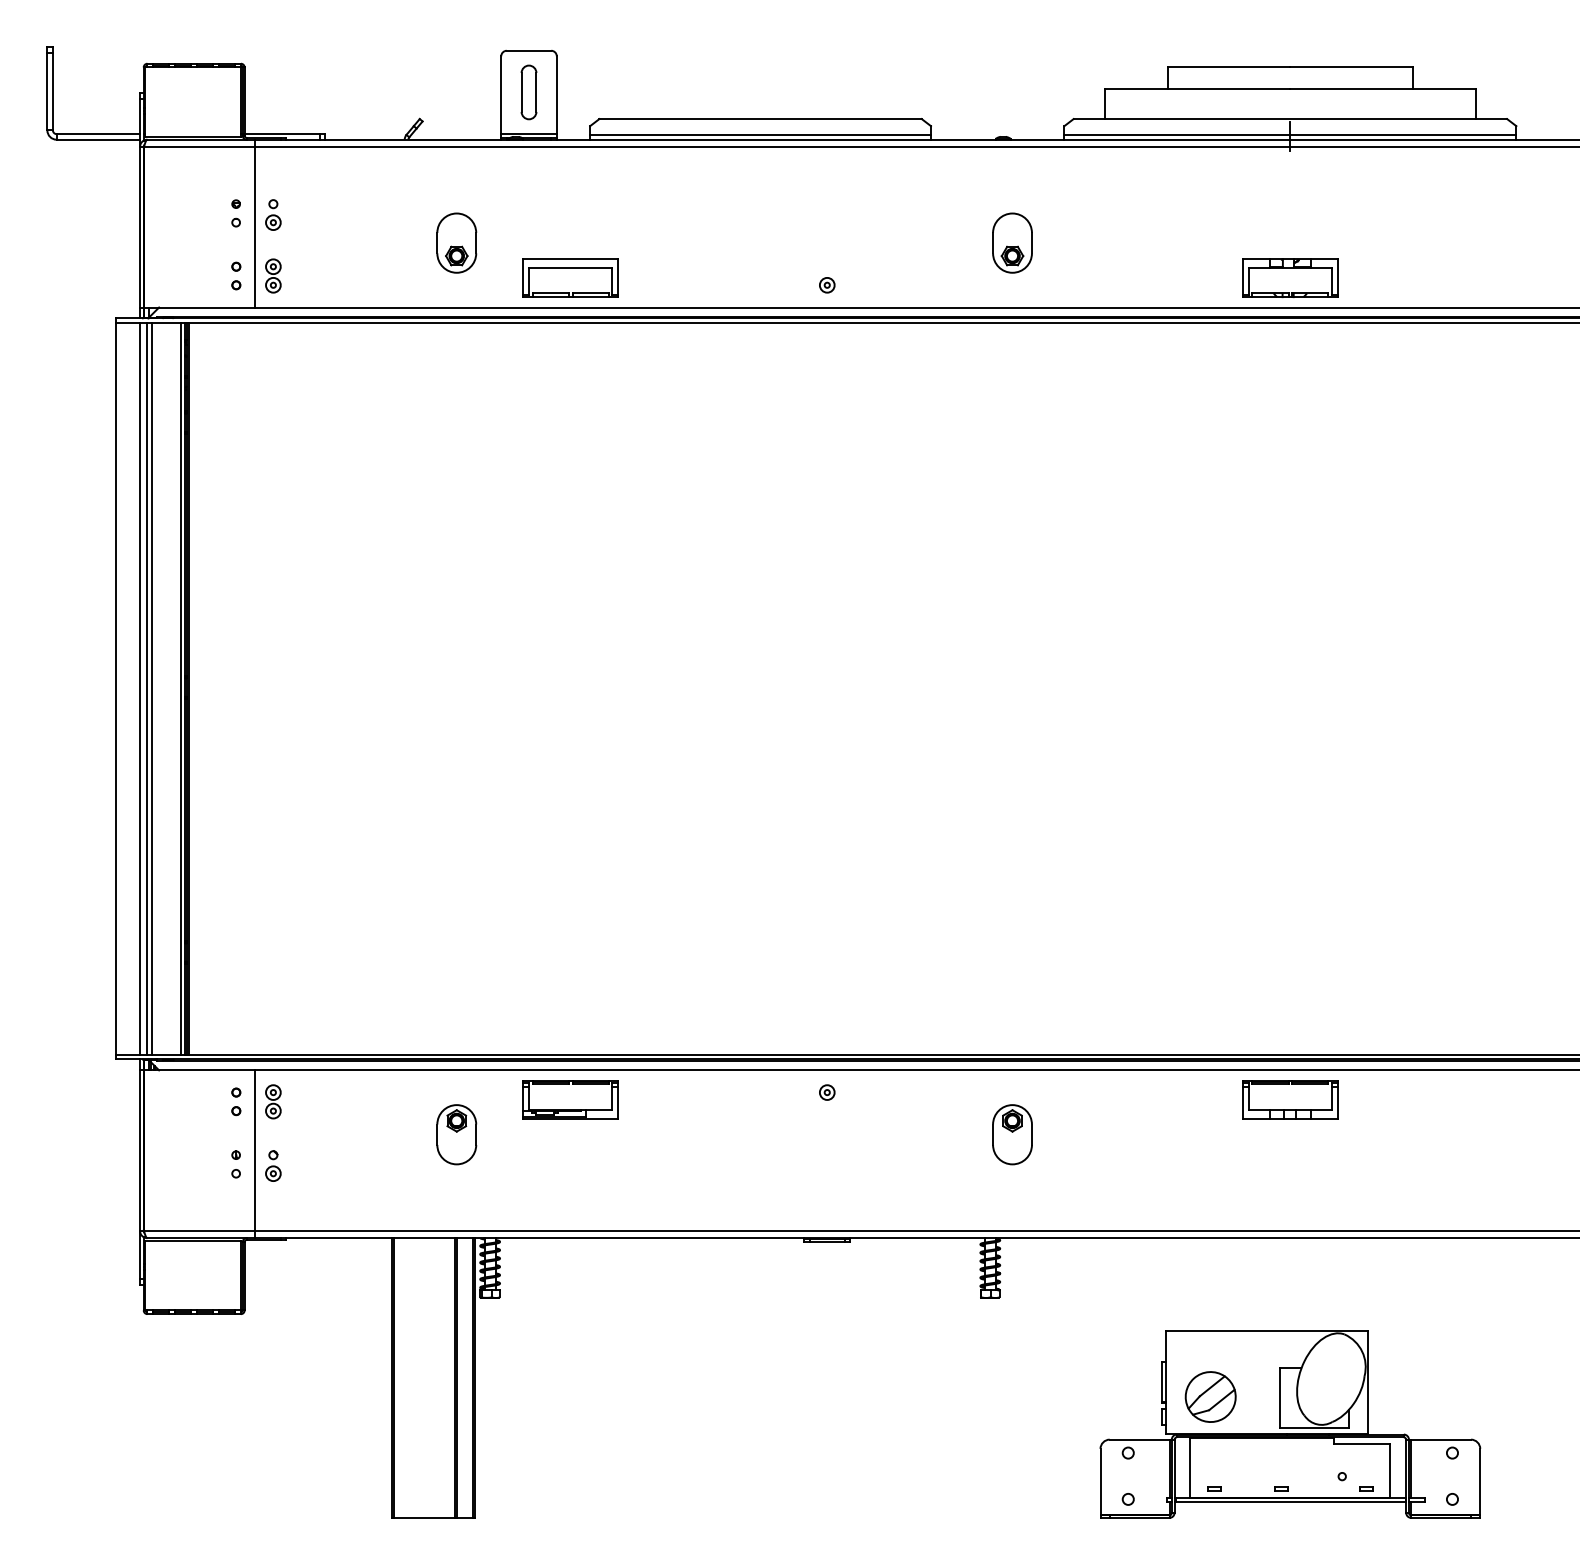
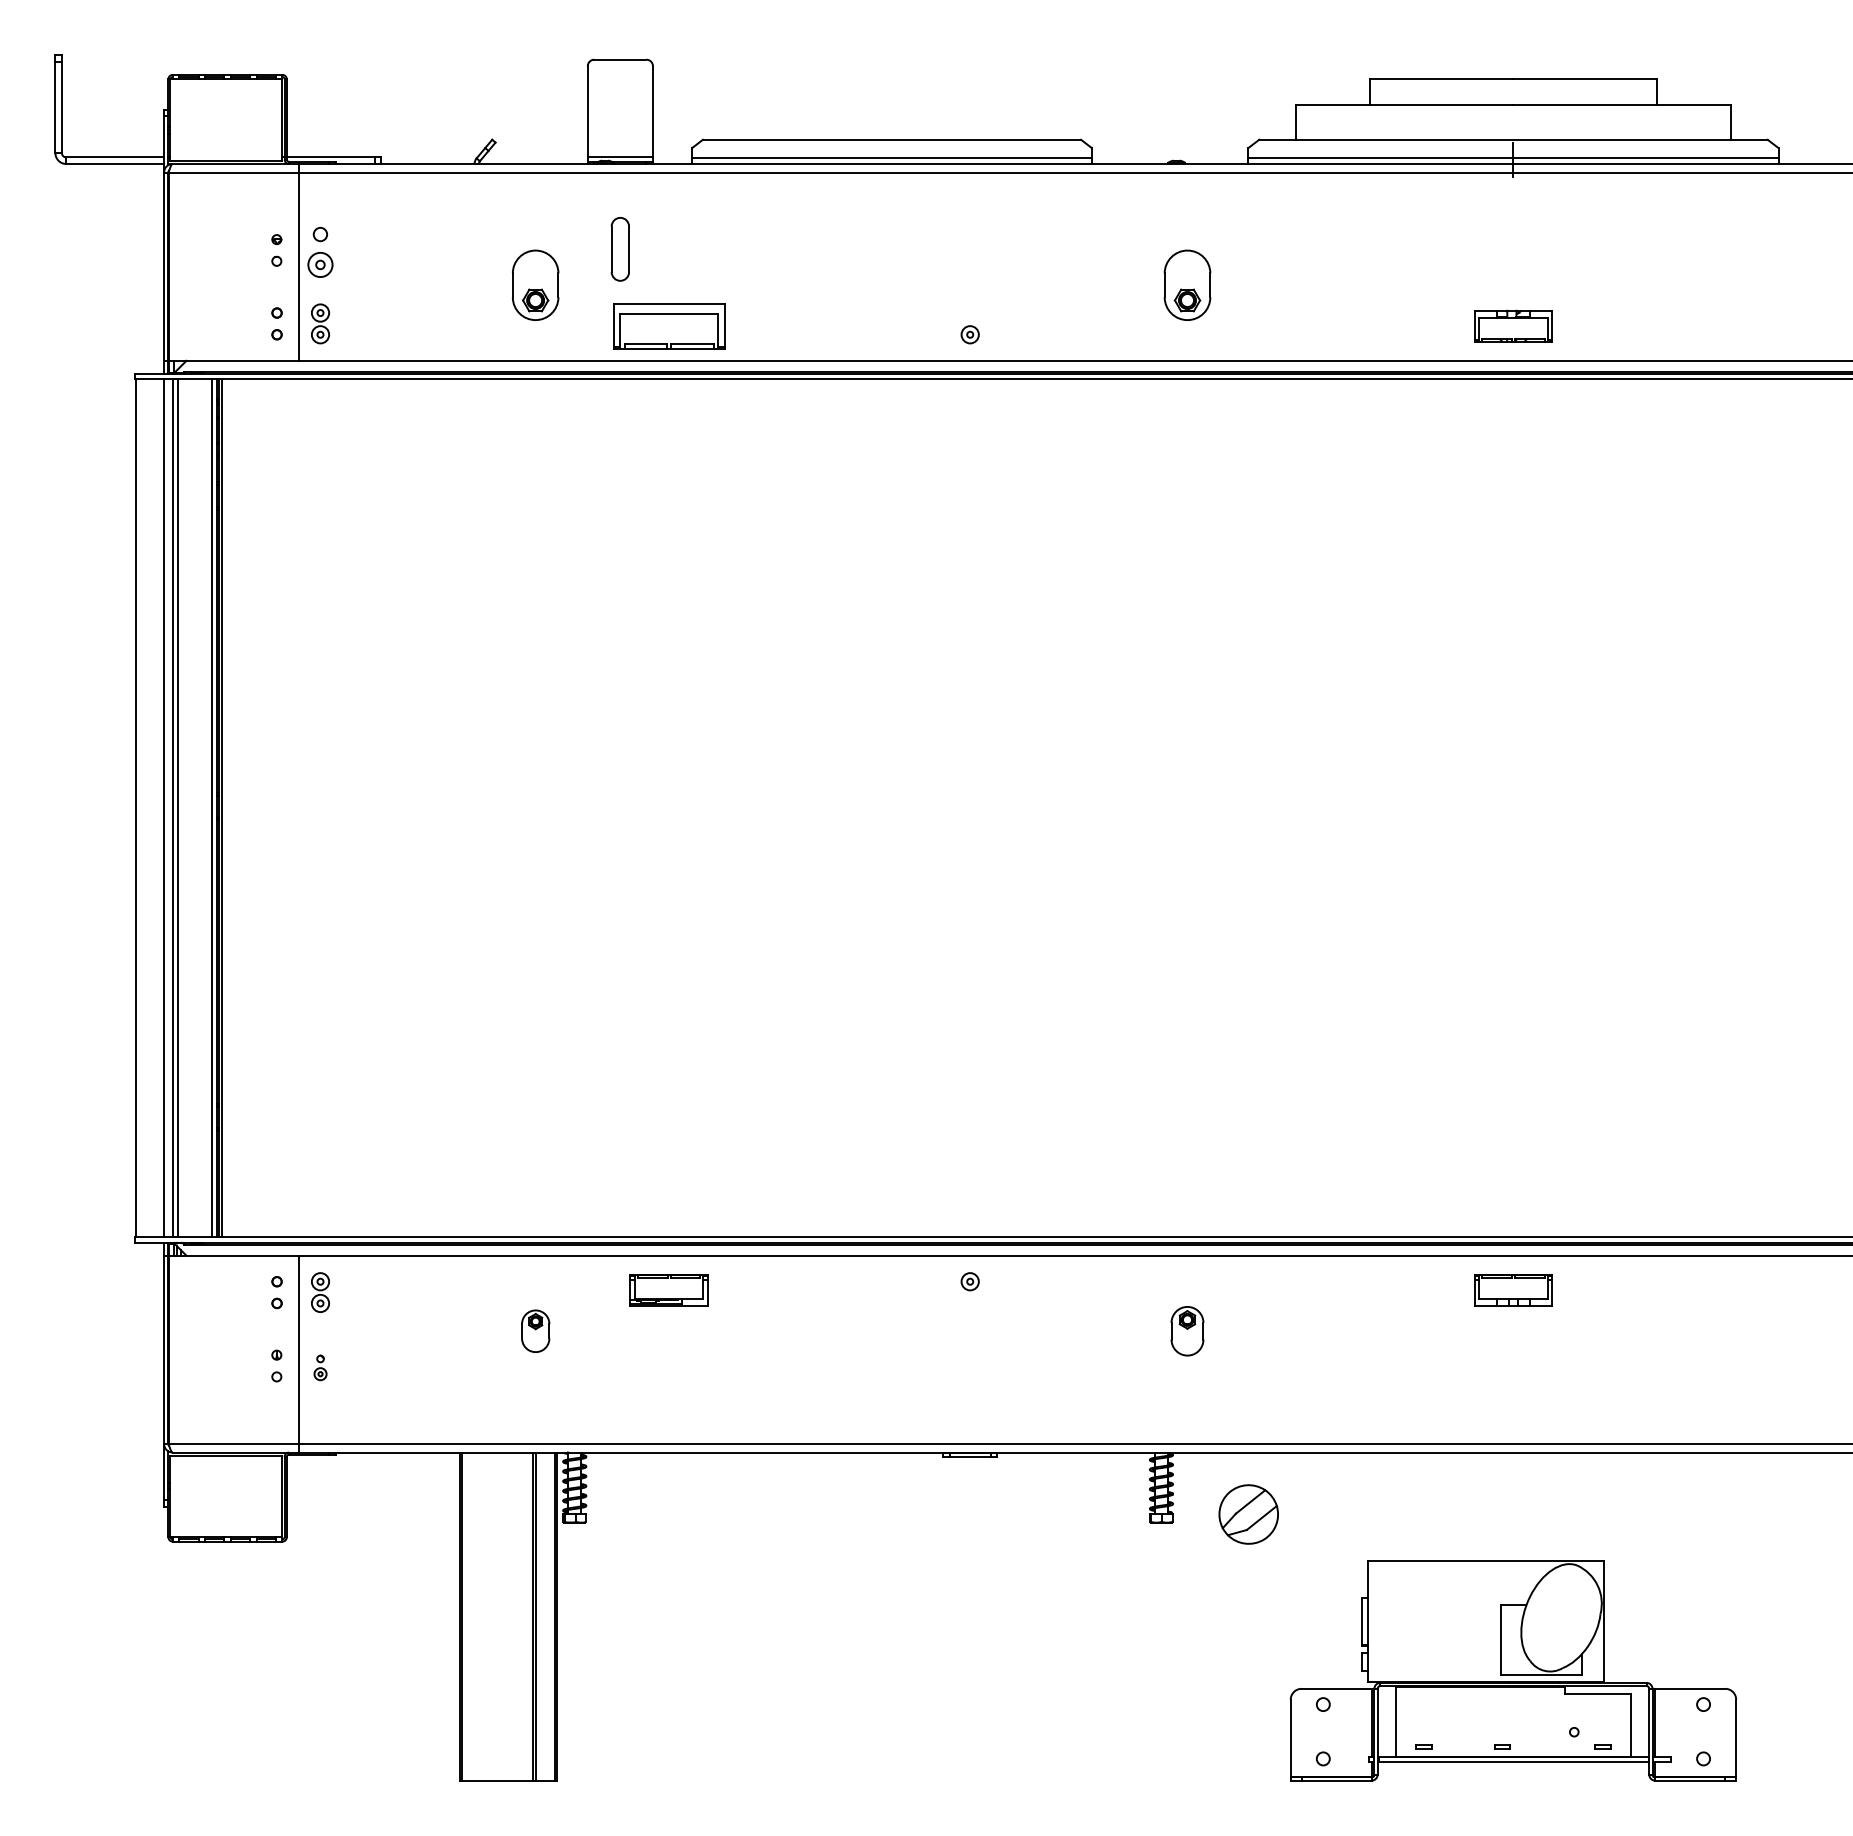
part: (528, 92) -> (619, 249), moved
part: (273, 214) -> (320, 251), size x1.4
part: (1290, 277) -> (1513, 325), size x0.7
part: (570, 1099) -> (669, 1289), size x0.7
part: (1290, 1099) -> (1513, 1289), size x0.7
part: (456, 1134) -> (535, 1330), size x0.6
part: (1012, 1134) -> (1187, 1330), size x0.7
part: (273, 1165) -> (320, 1367), size x0.7
part: (1210, 1396) -> (1248, 1513), moved

